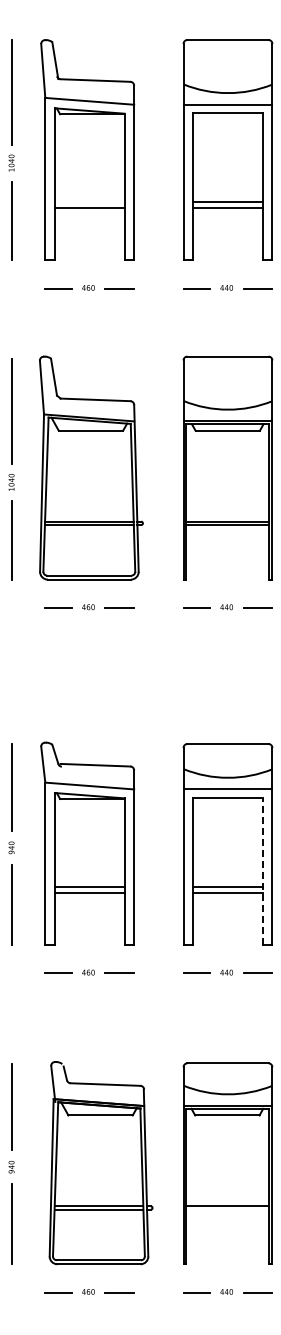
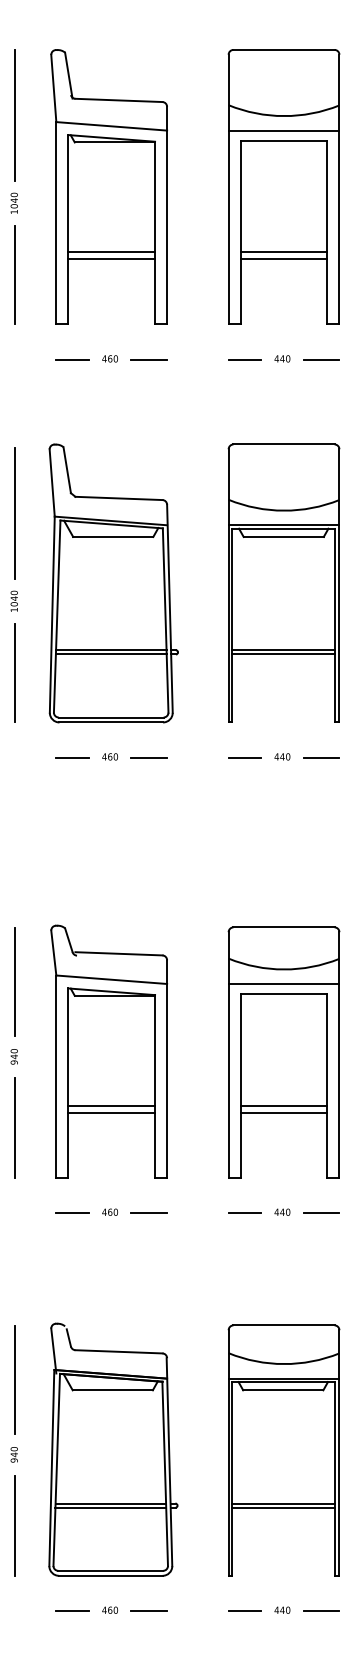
line: (89, 202) -> (111, 252), added
line: (262, 871) -> (327, 1086), dashed -> solid
part: (100, 1163) -> (112, 1450), moved
line: (227, 1209) -> (283, 1507), added

